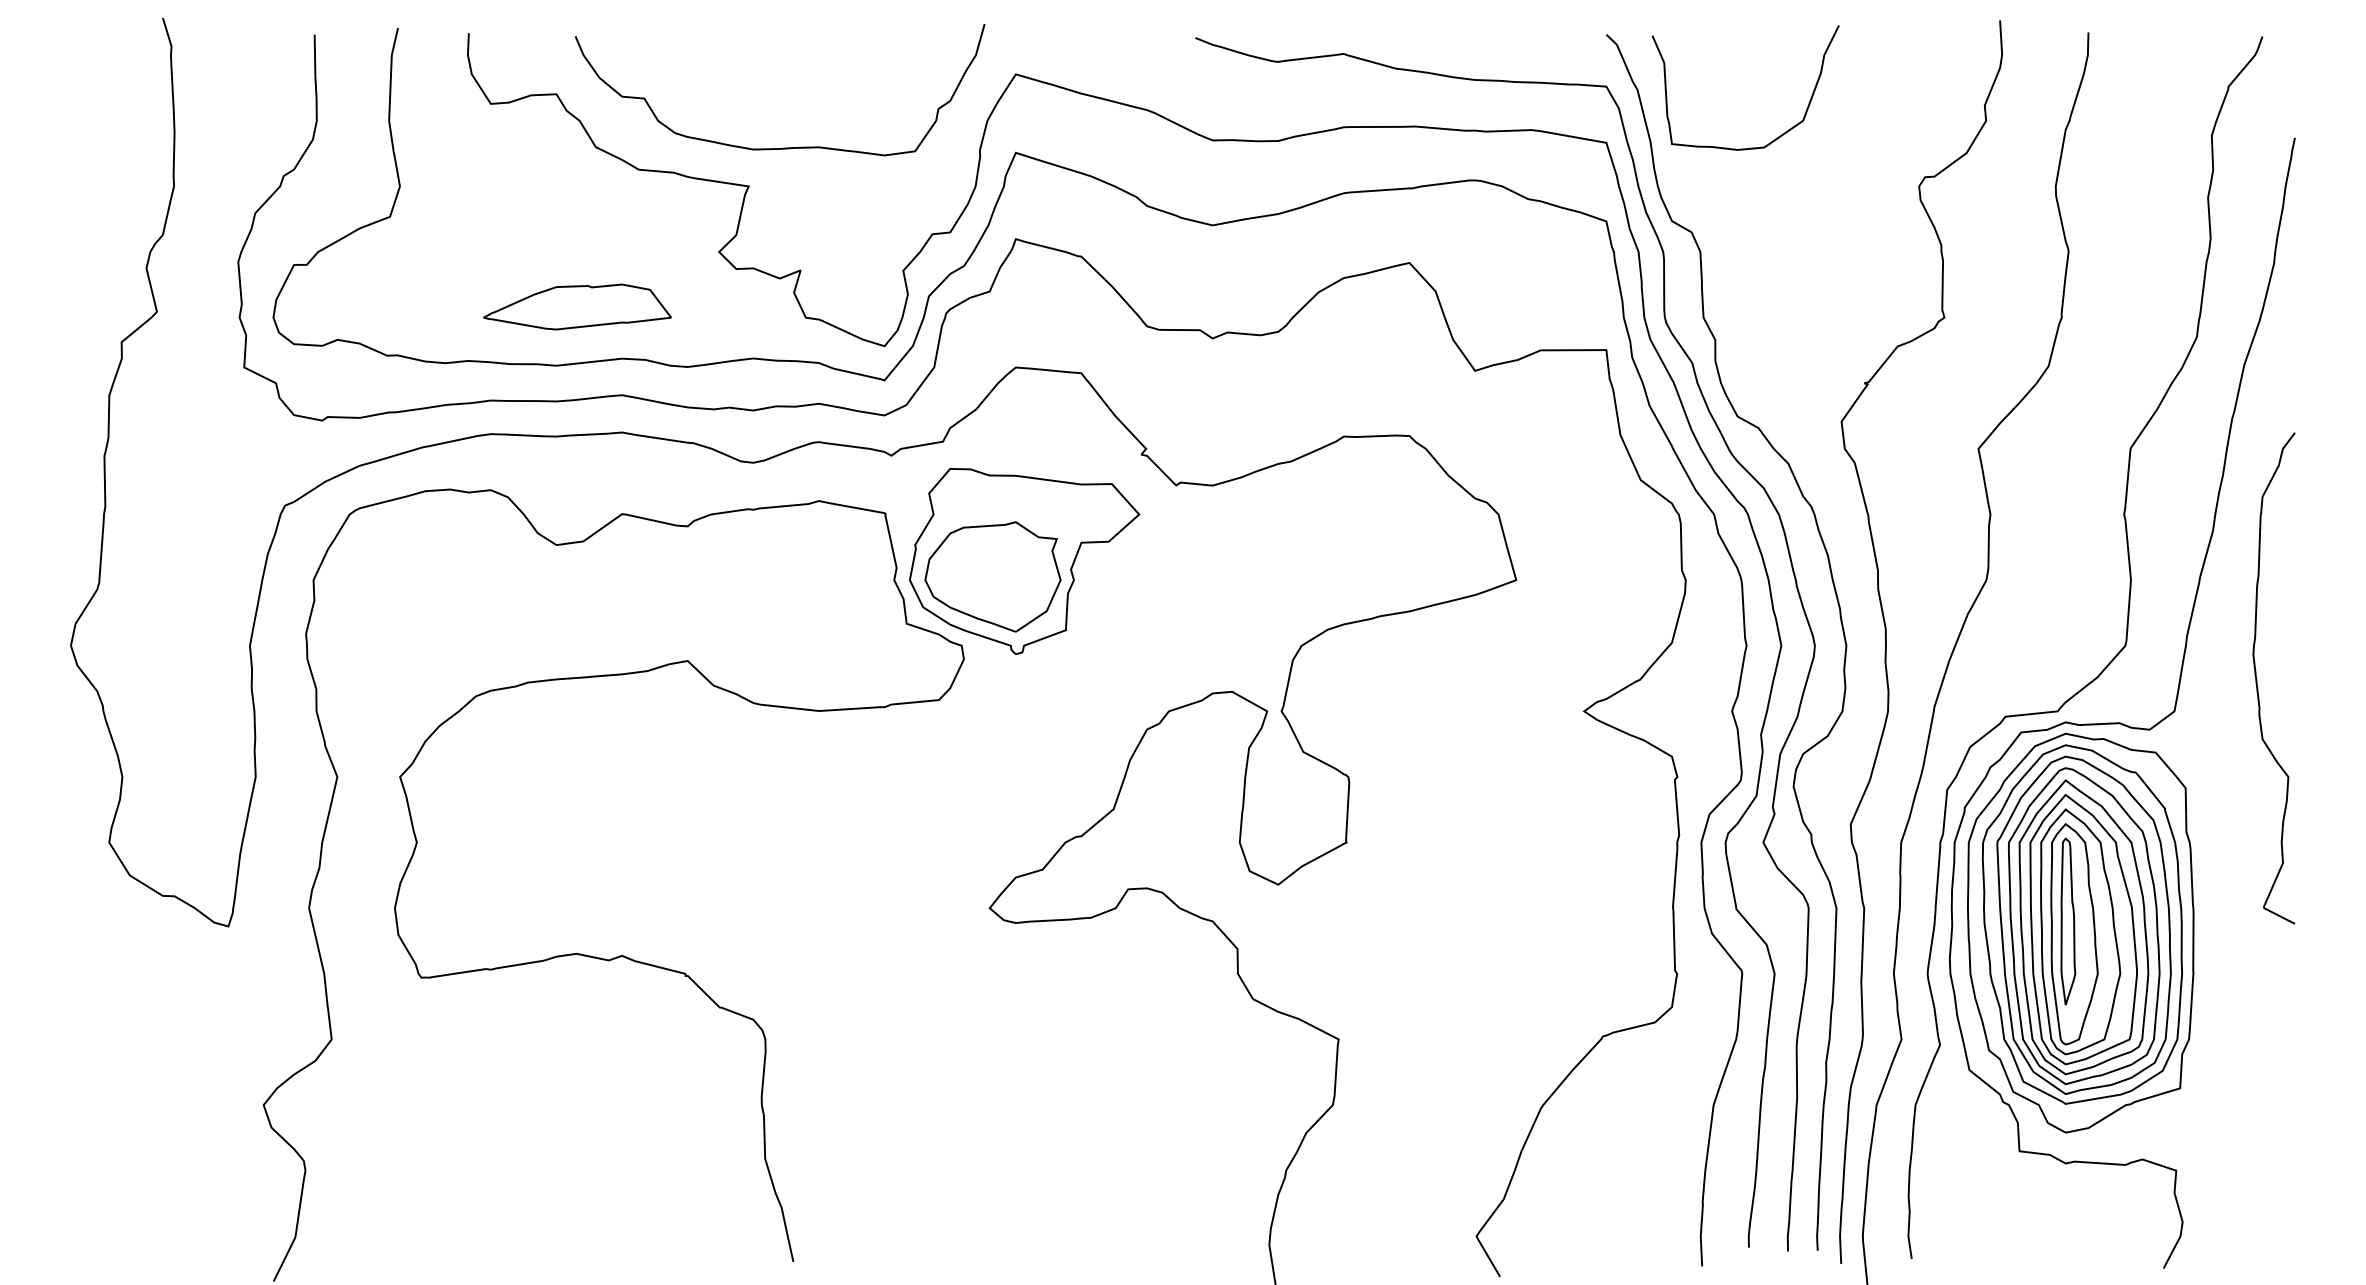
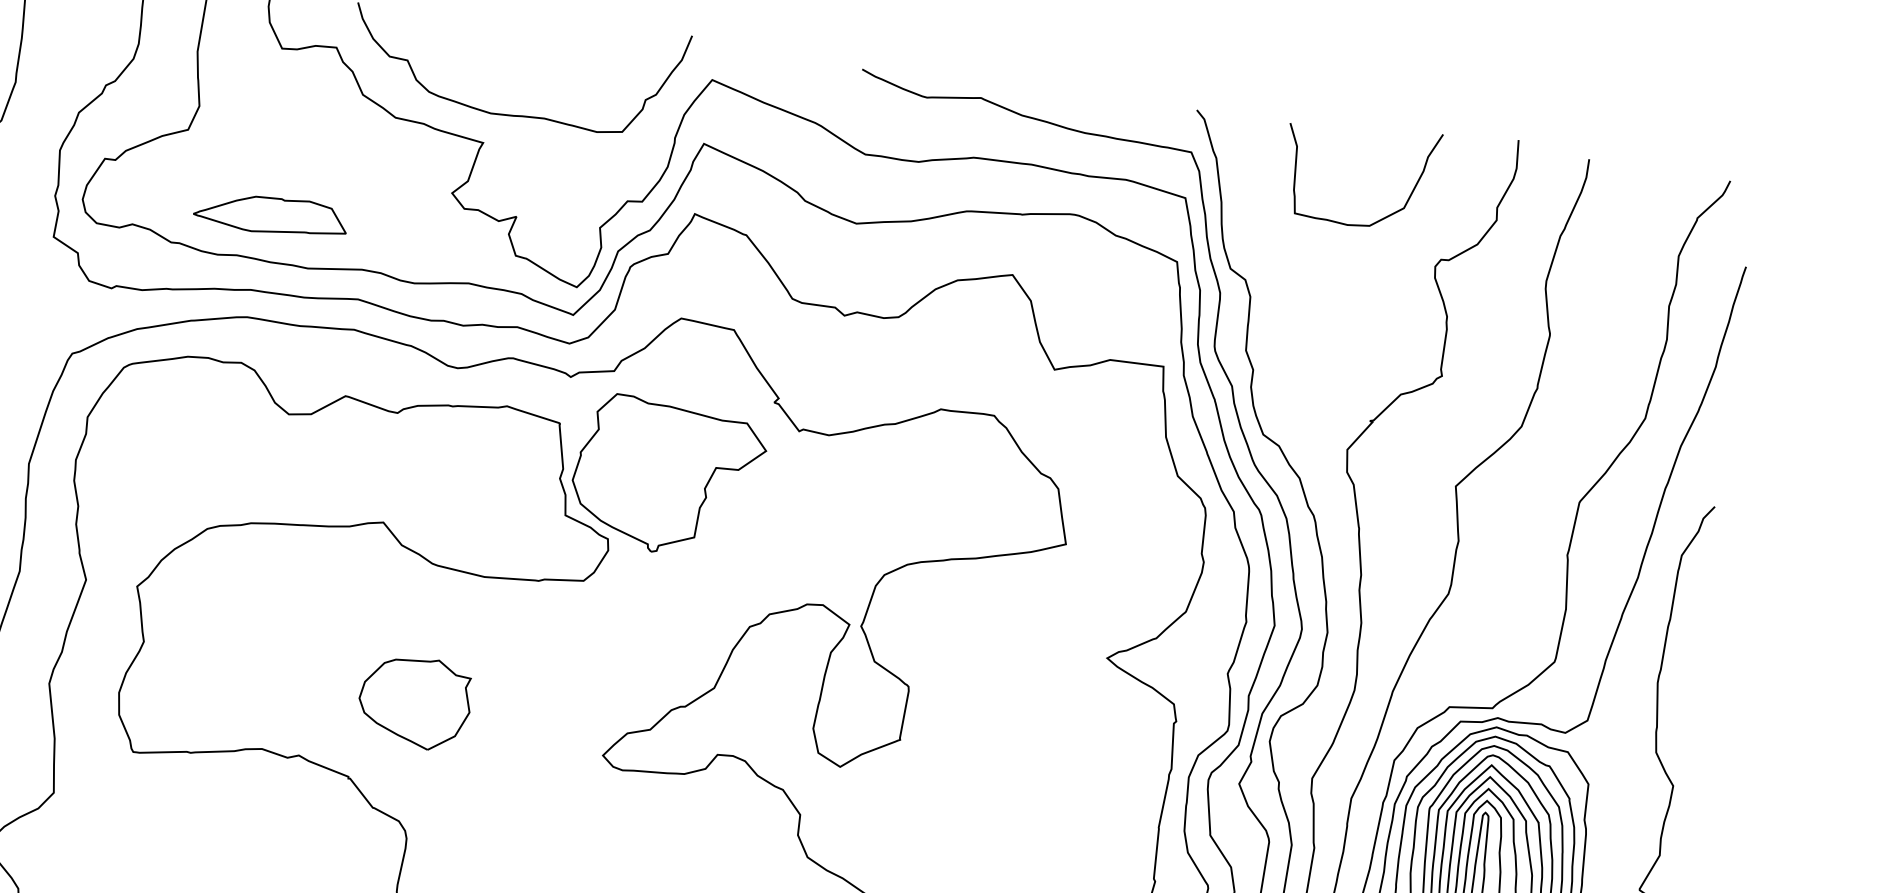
curve: (1779, 135) -> (1383, 217), moved
part: (577, 306) -> (271, 214), moved
part: (992, 576) -> (414, 702), moved

